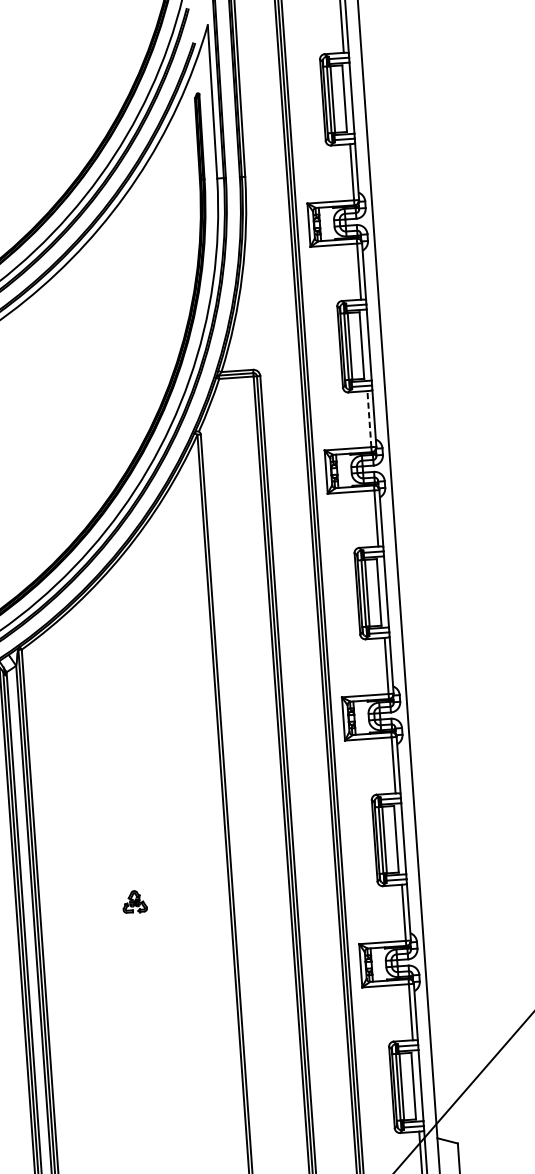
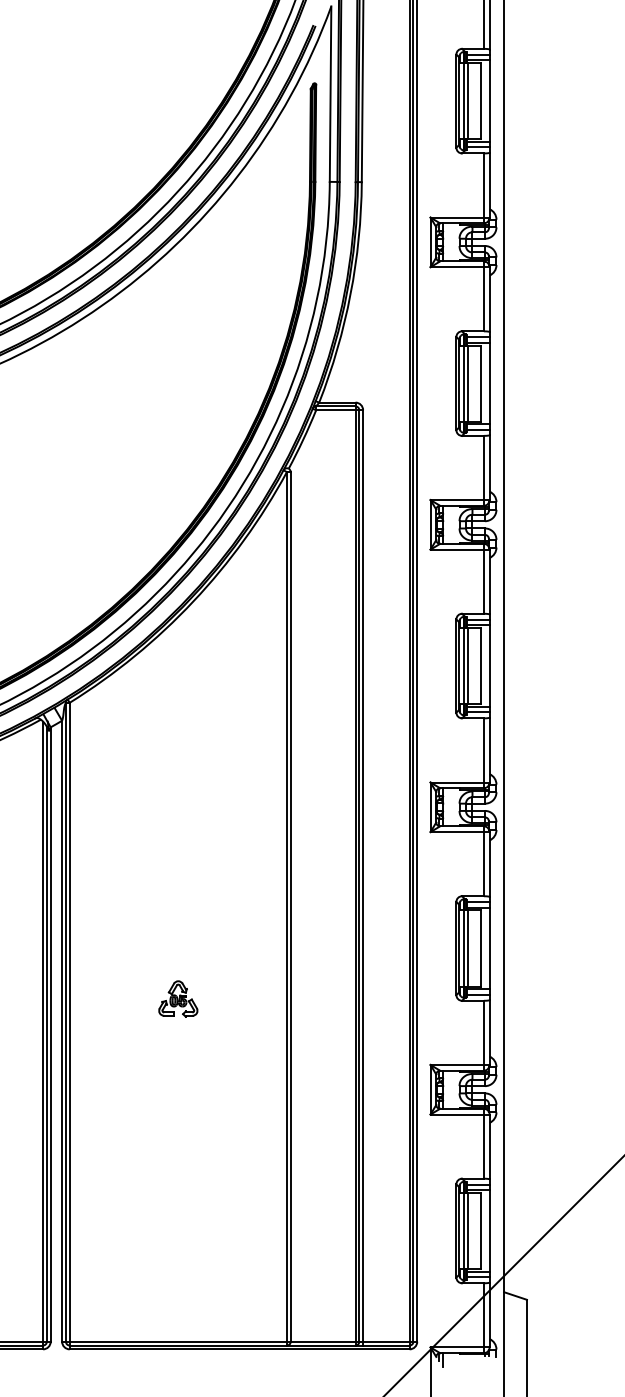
line: (369, 418) -> (483, 467), dashed -> solid
part: (134, 901) -> (178, 998), size x1.43

